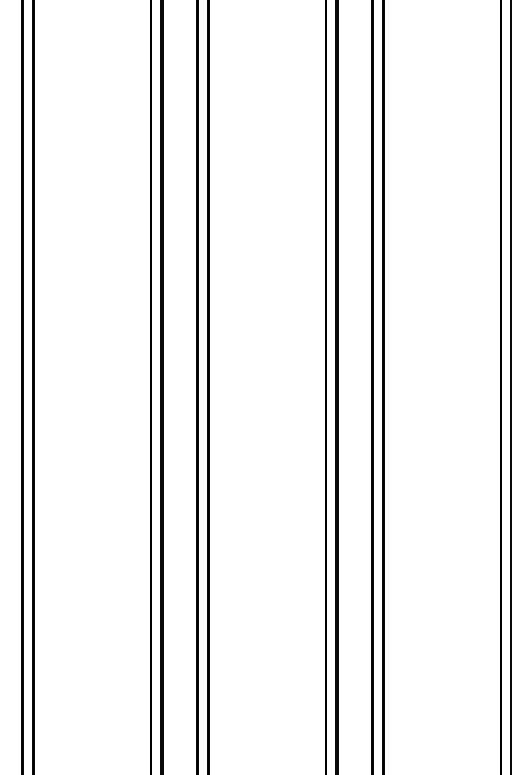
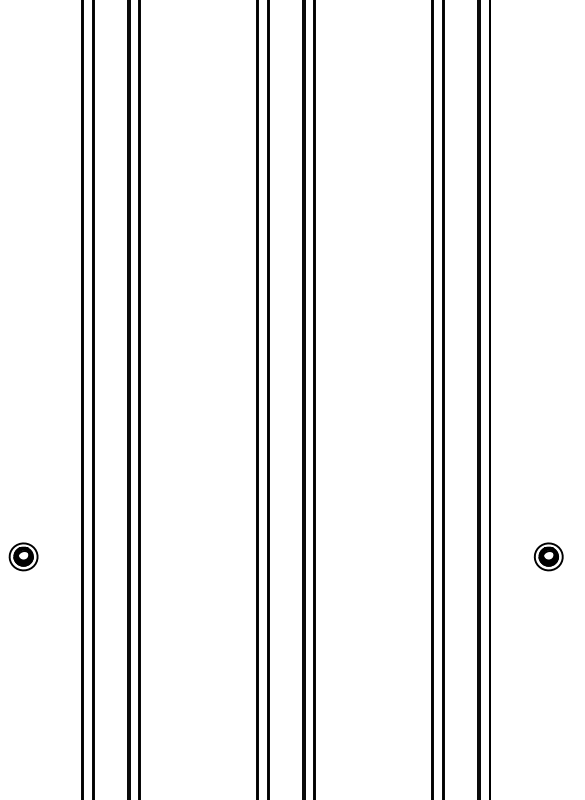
part: (441, 468) -> (548, 556), added

